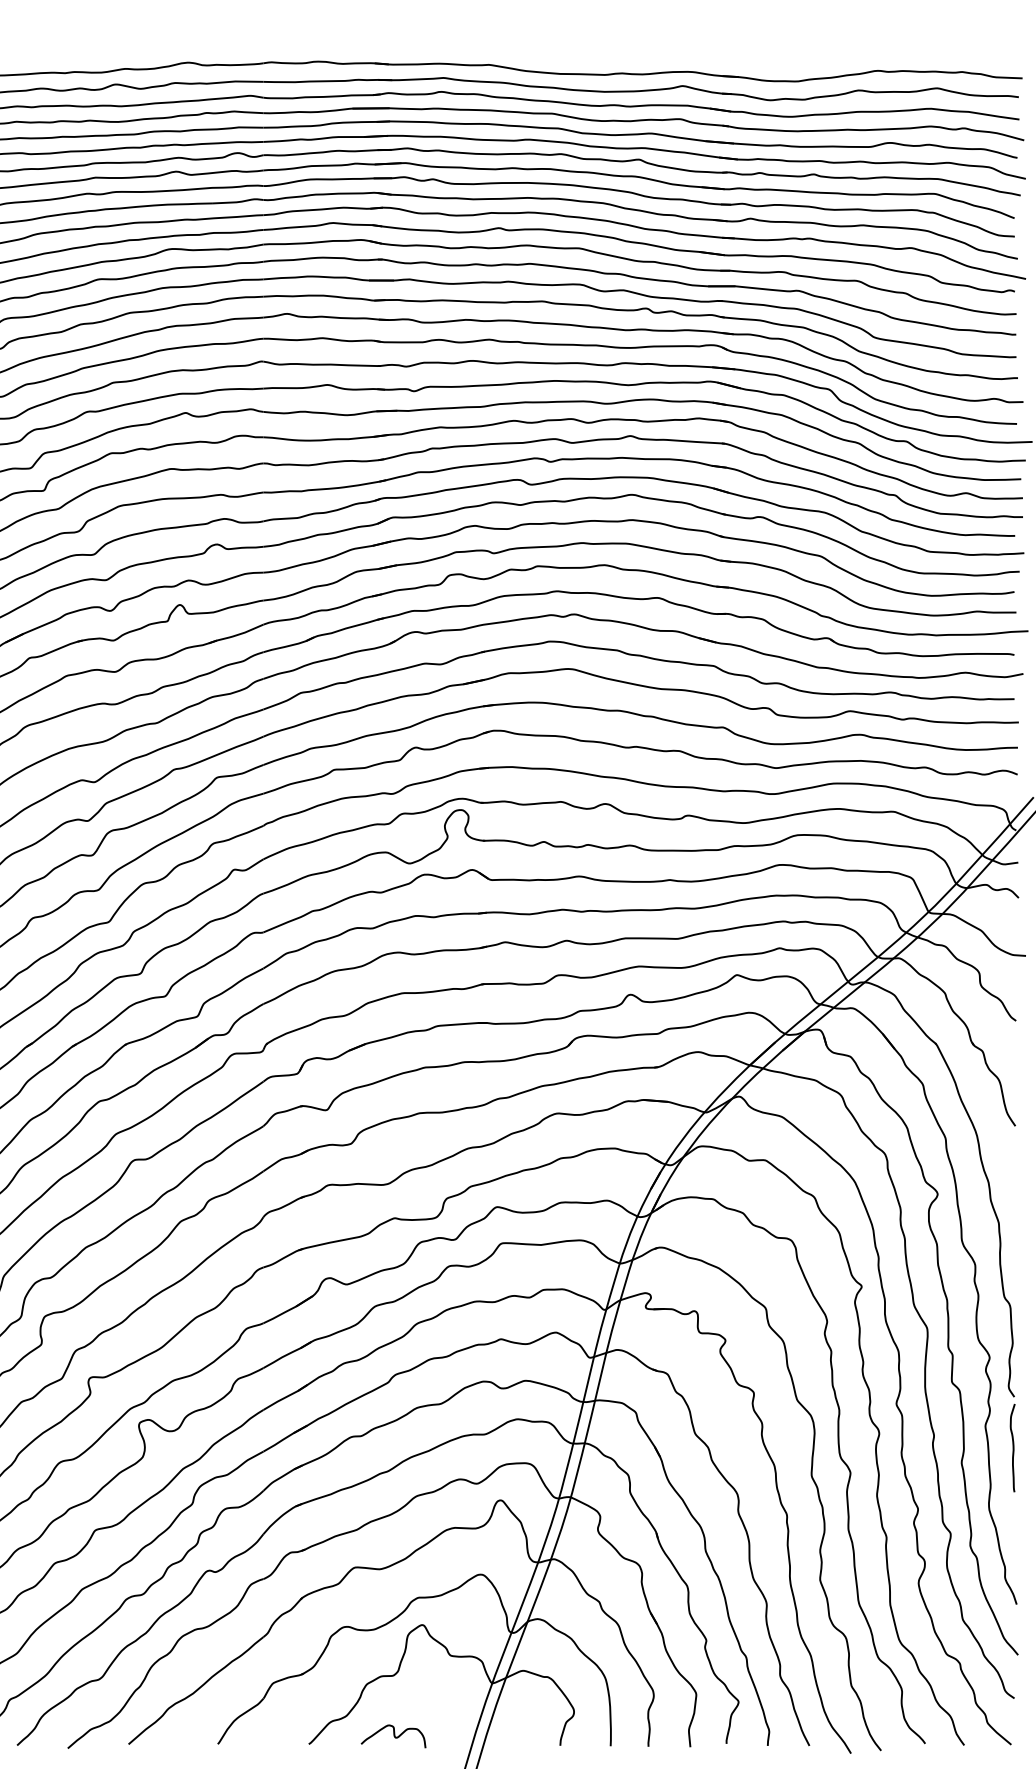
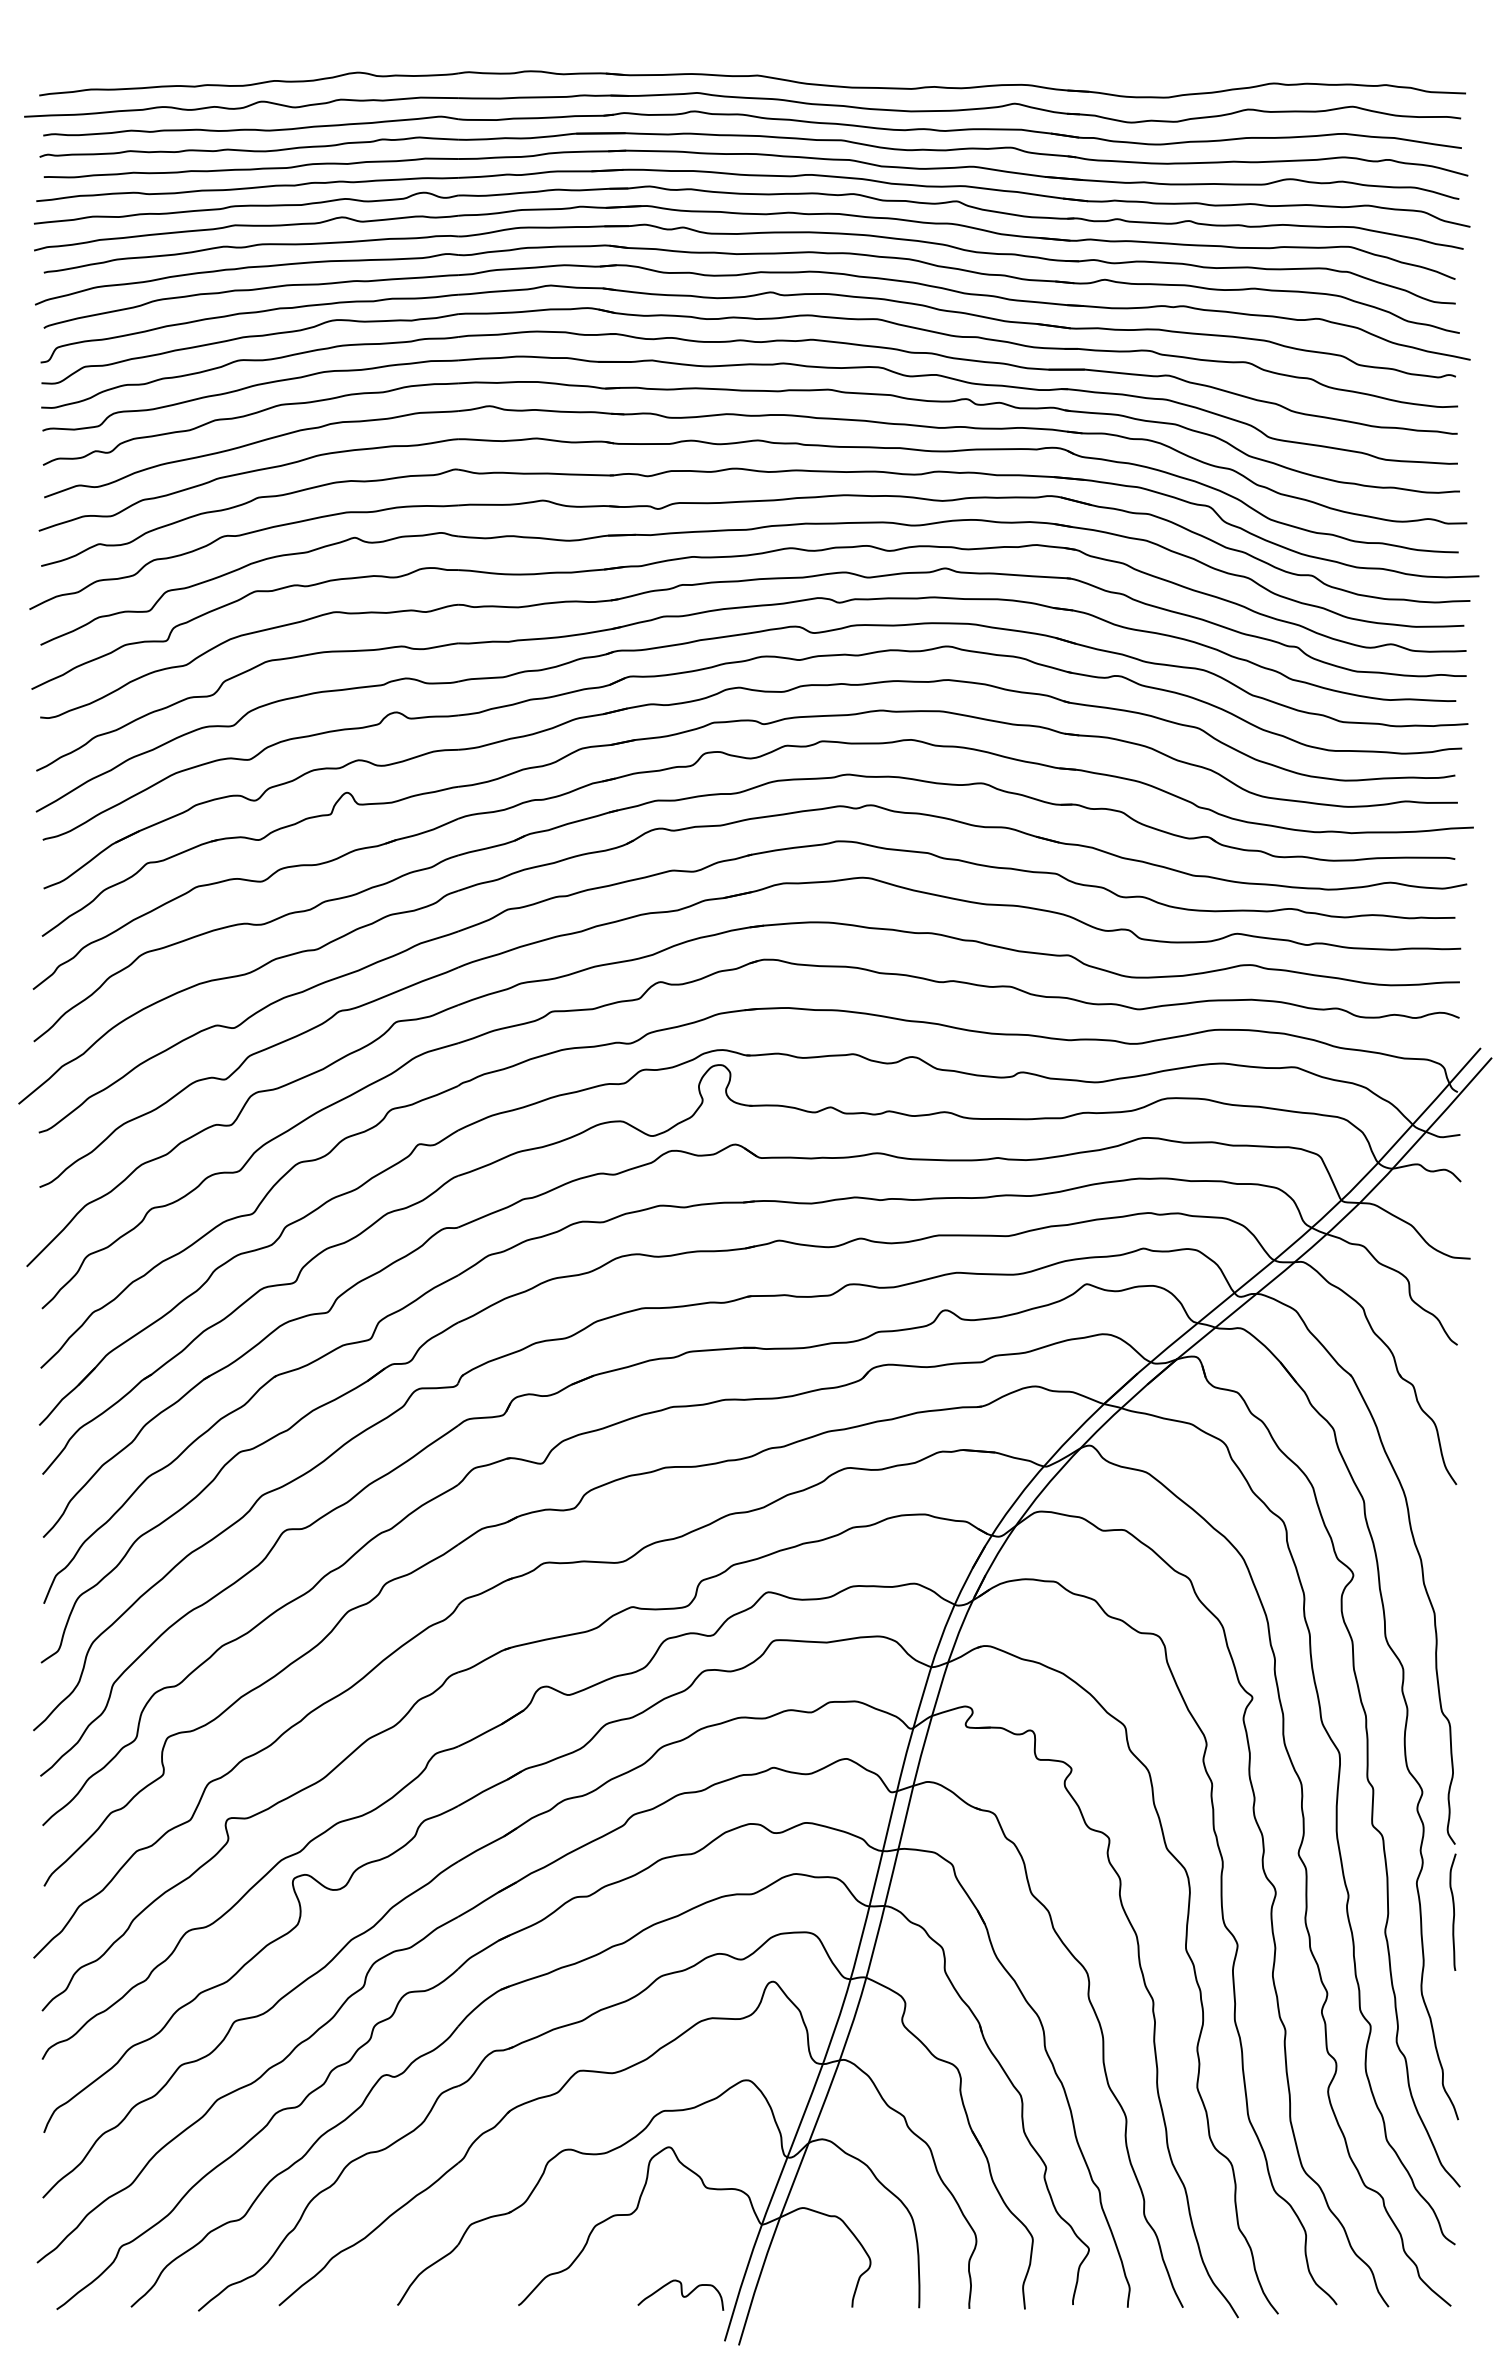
curve: (394, 1735) -> (681, 2294), moved

